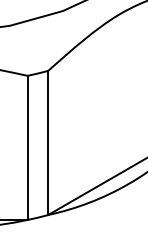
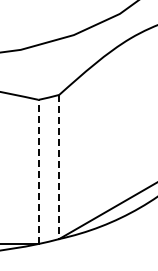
line: (48, 143) -> (59, 167), solid -> dashed
line: (27, 147) -> (38, 171), solid -> dashed

